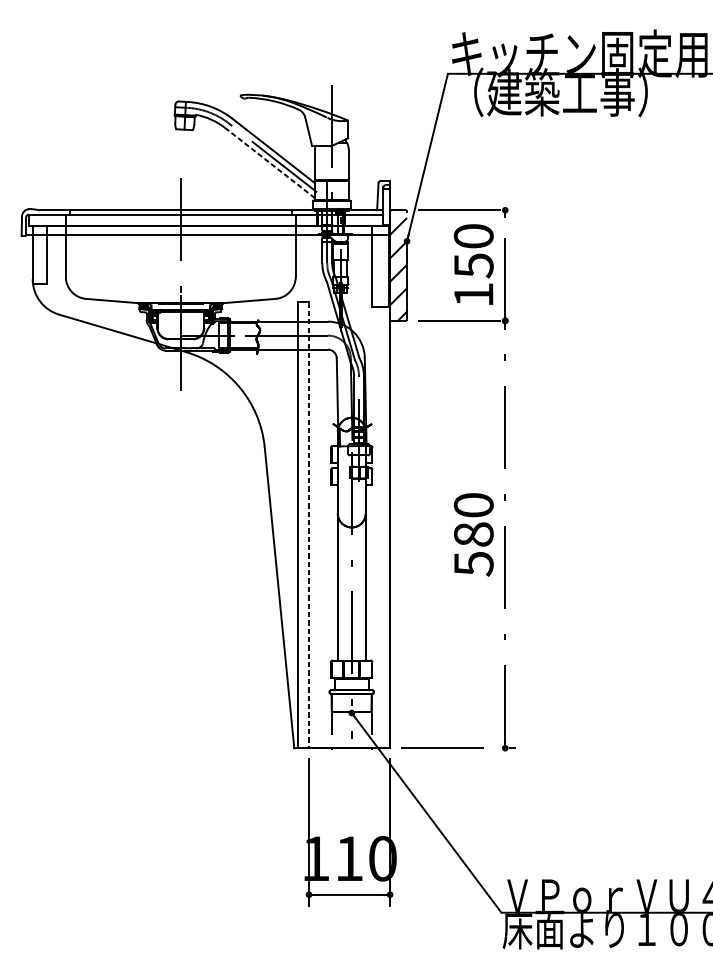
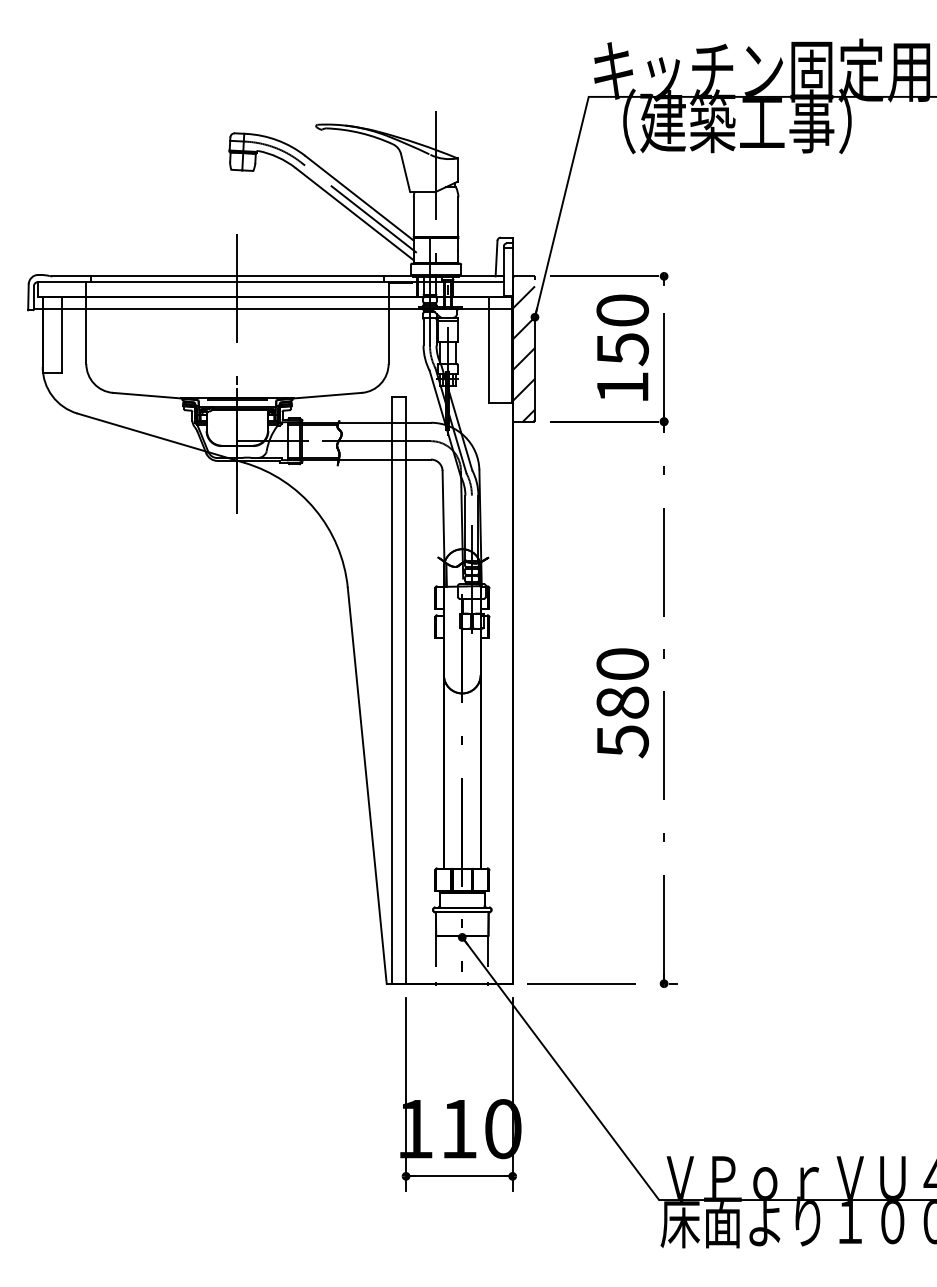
line: (269, 163) -> (354, 214), dashed -> solid
line: (309, 526) -> (406, 691), dashed -> solid

